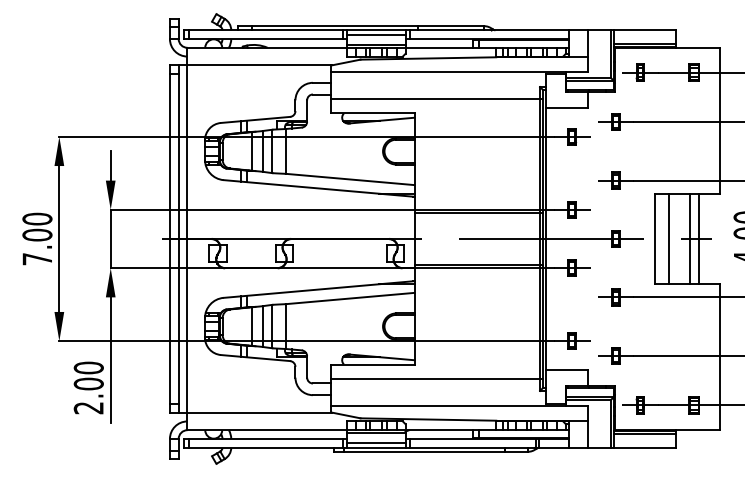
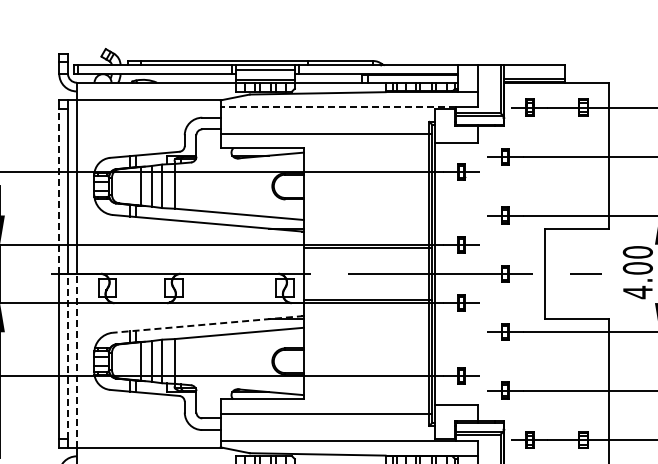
line: (448, 71) -> (337, 106), solid -> dashed
line: (169, 155) -> (58, 190), solid -> dashed
line: (669, 238) -> (558, 273), removed
line: (689, 238) -> (578, 273), removed
line: (698, 238) -> (587, 273), removed
line: (319, 289) -> (208, 324), solid -> dashed
line: (178, 321) -> (67, 356), solid -> dashed
line: (187, 325) -> (76, 360), solid -> dashed

